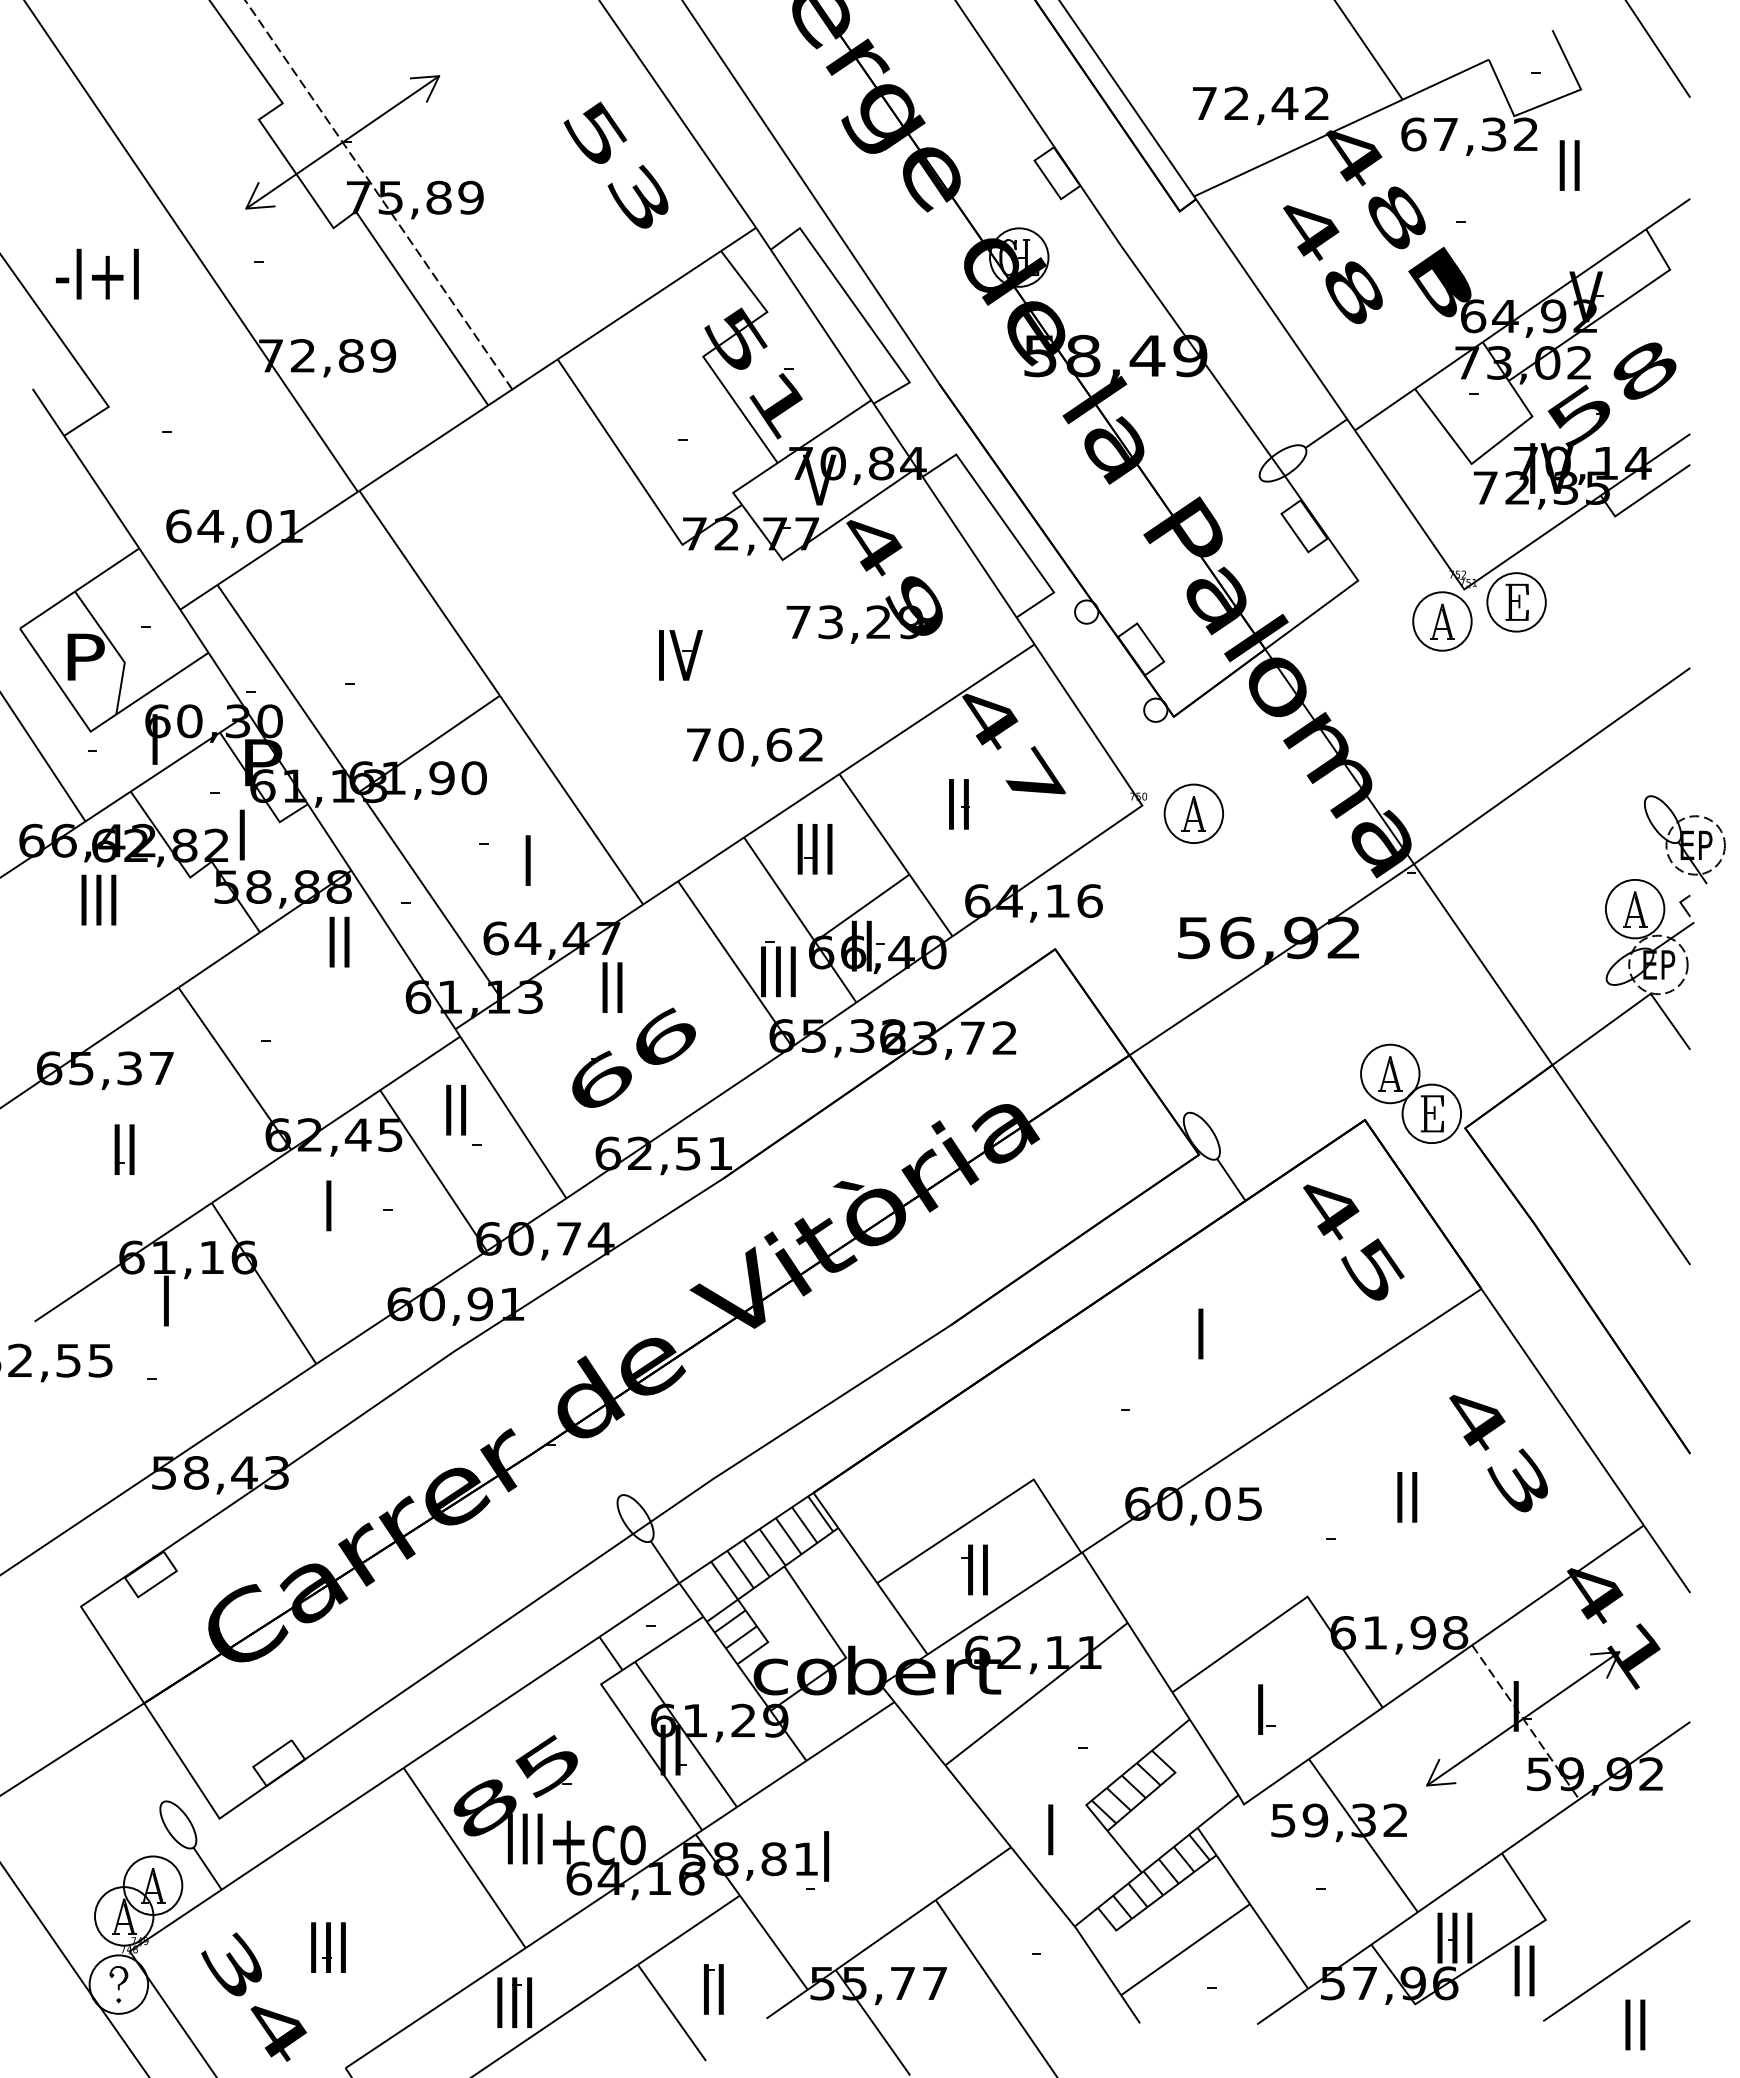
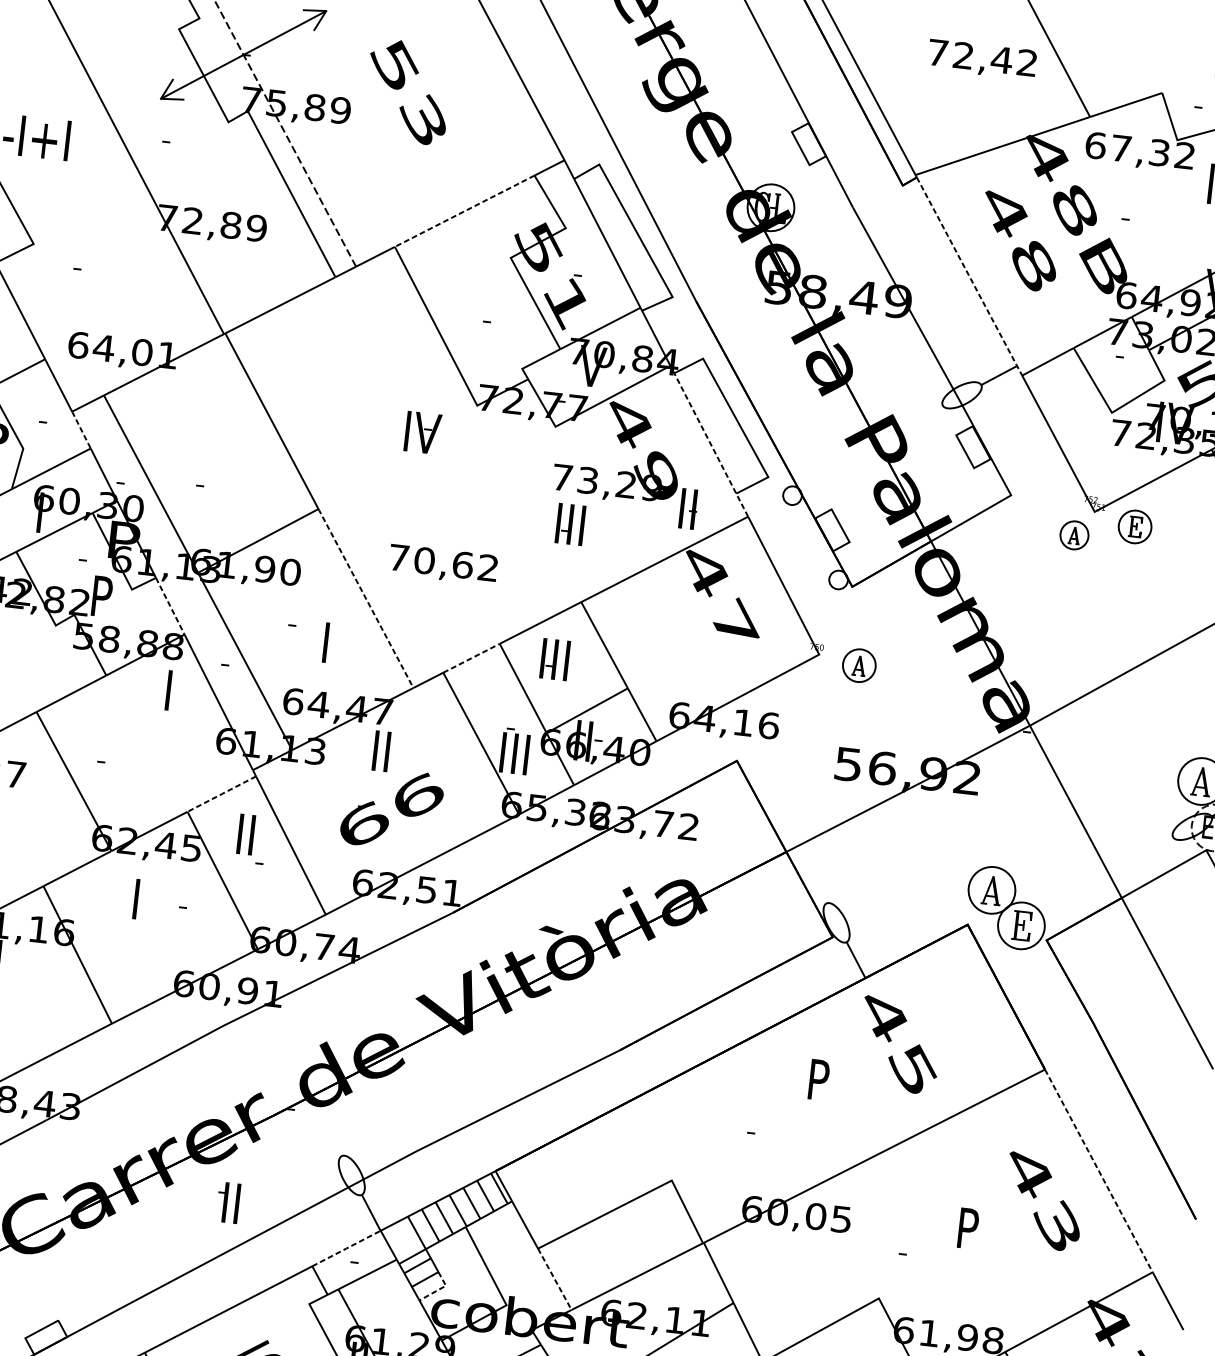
text: (1260, 105) -> (982, 59), moved
text: (615, 164) -> (407, 91), moved
line: (639, 305) -> (464, 211), solid -> dashed
line: (1275, 314) -> (969, 276), solid -> dashed
line: (978, 560) -> (711, 444), solid -> dashed
part: (1516, 602) -> (1135, 527), size x0.7
part: (1442, 621) -> (1074, 535), size x0.6
line: (193, 630) -> (80, 429), solid -> dashed
part: (680, 655) -> (422, 432), moved
part: (814, 679) -> (570, 524), added
text: (754, 747) -> (443, 564), moved
line: (571, 799) -> (365, 598), solid -> dashed
part: (959, 804) -> (688, 509), moved
part: (1193, 813) -> (859, 665), size x0.7
text: (243, 834) -> (102, 596), I -> P
line: (329, 837) -> (170, 606), solid -> dashed
line: (711, 859) -> (471, 658), solid -> dashed
text: (339, 941) -> (168, 689), II -> I
line: (420, 1063) -> (222, 794), solid -> dashed
text: (1353, 1242) -> (899, 1045), moved
text: (1202, 1333) -> (819, 1079), I -> P
line: (1563, 1408) -> (1099, 1172), solid -> dashed
text: (1408, 1497) -> (968, 1228), II -> P
part: (974, 1569) -> (228, 1202), moved
line: (639, 1610) -> (346, 1248), solid -> dashed
line: (902, 1618) -> (554, 1279), solid -> dashed
line: (760, 1647) -> (439, 1289), solid -> dashed

